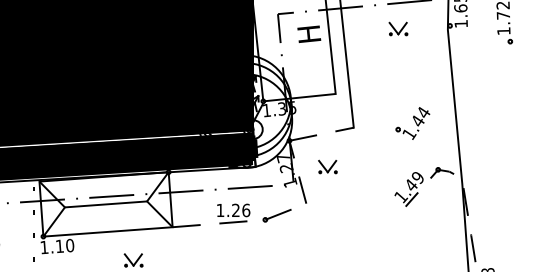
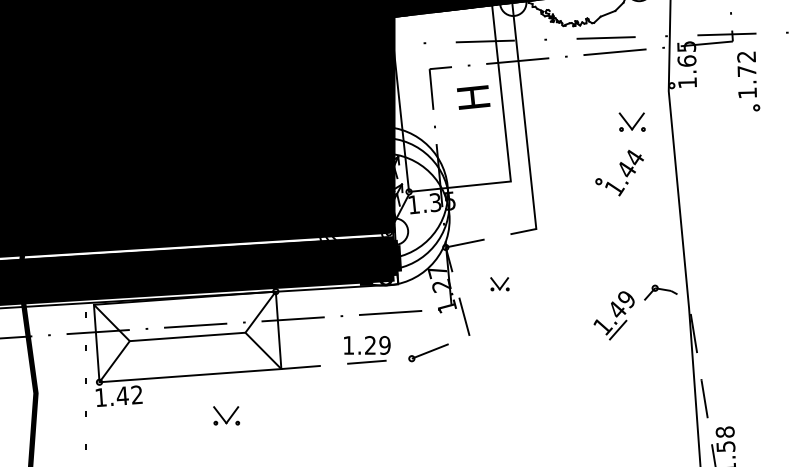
part: (397, 28) -> (631, 121), moved
part: (412, 123) -> (619, 173), moved
part: (327, 166) -> (499, 283), size x0.7
text: (245, 210) -> (384, 345), 1.26 -> 1.29
text: (64, 246) -> (129, 395), 1.10 -> 1.42

